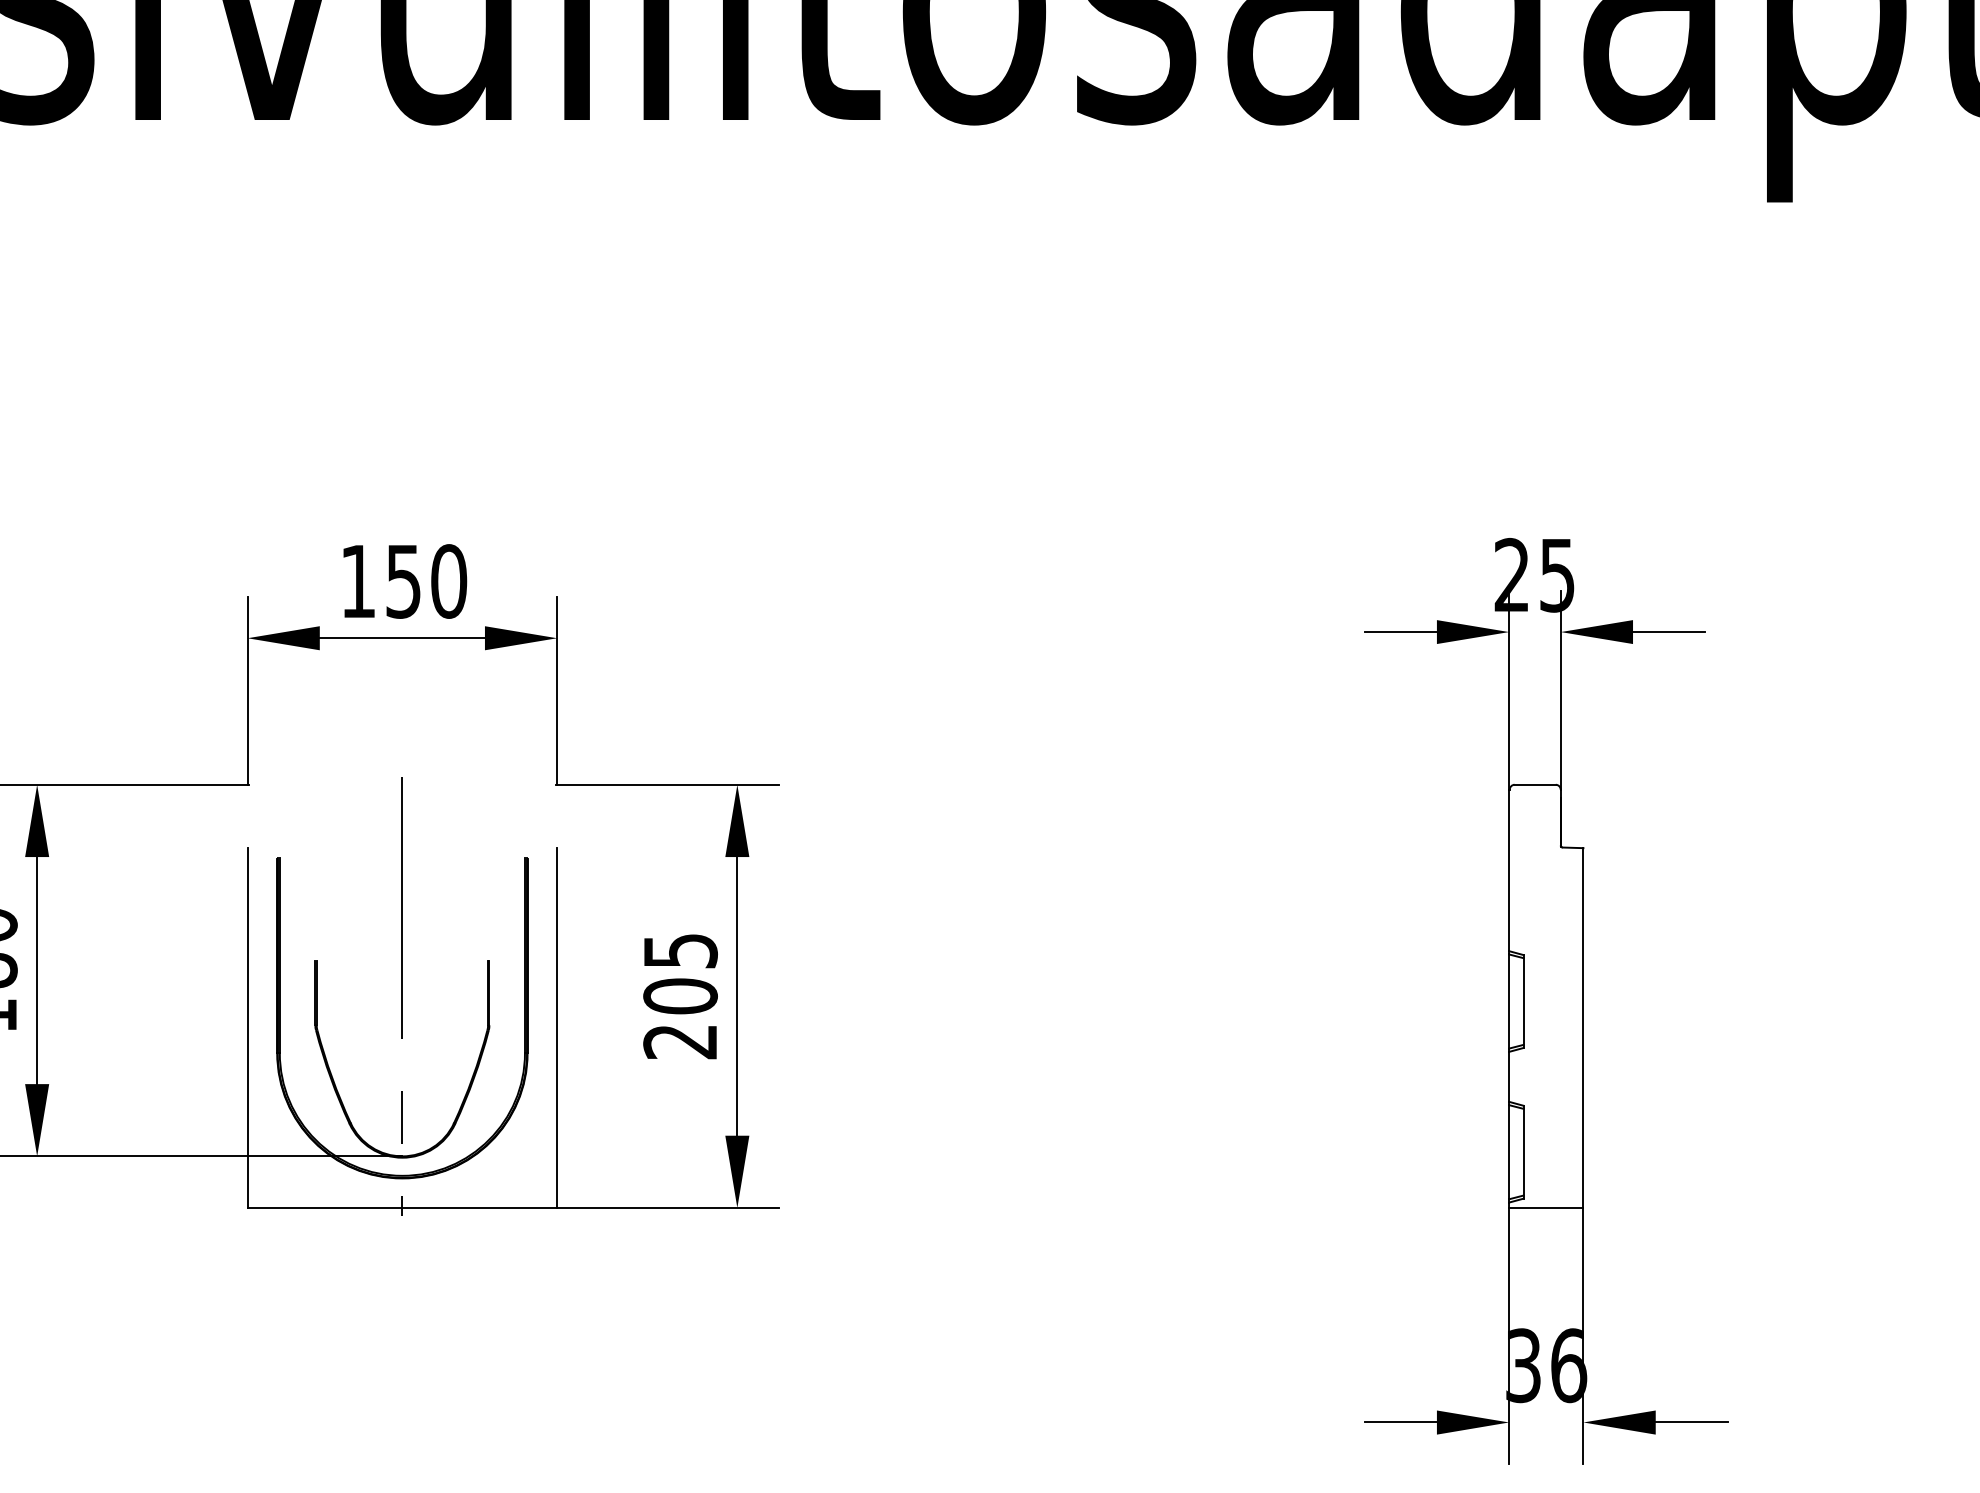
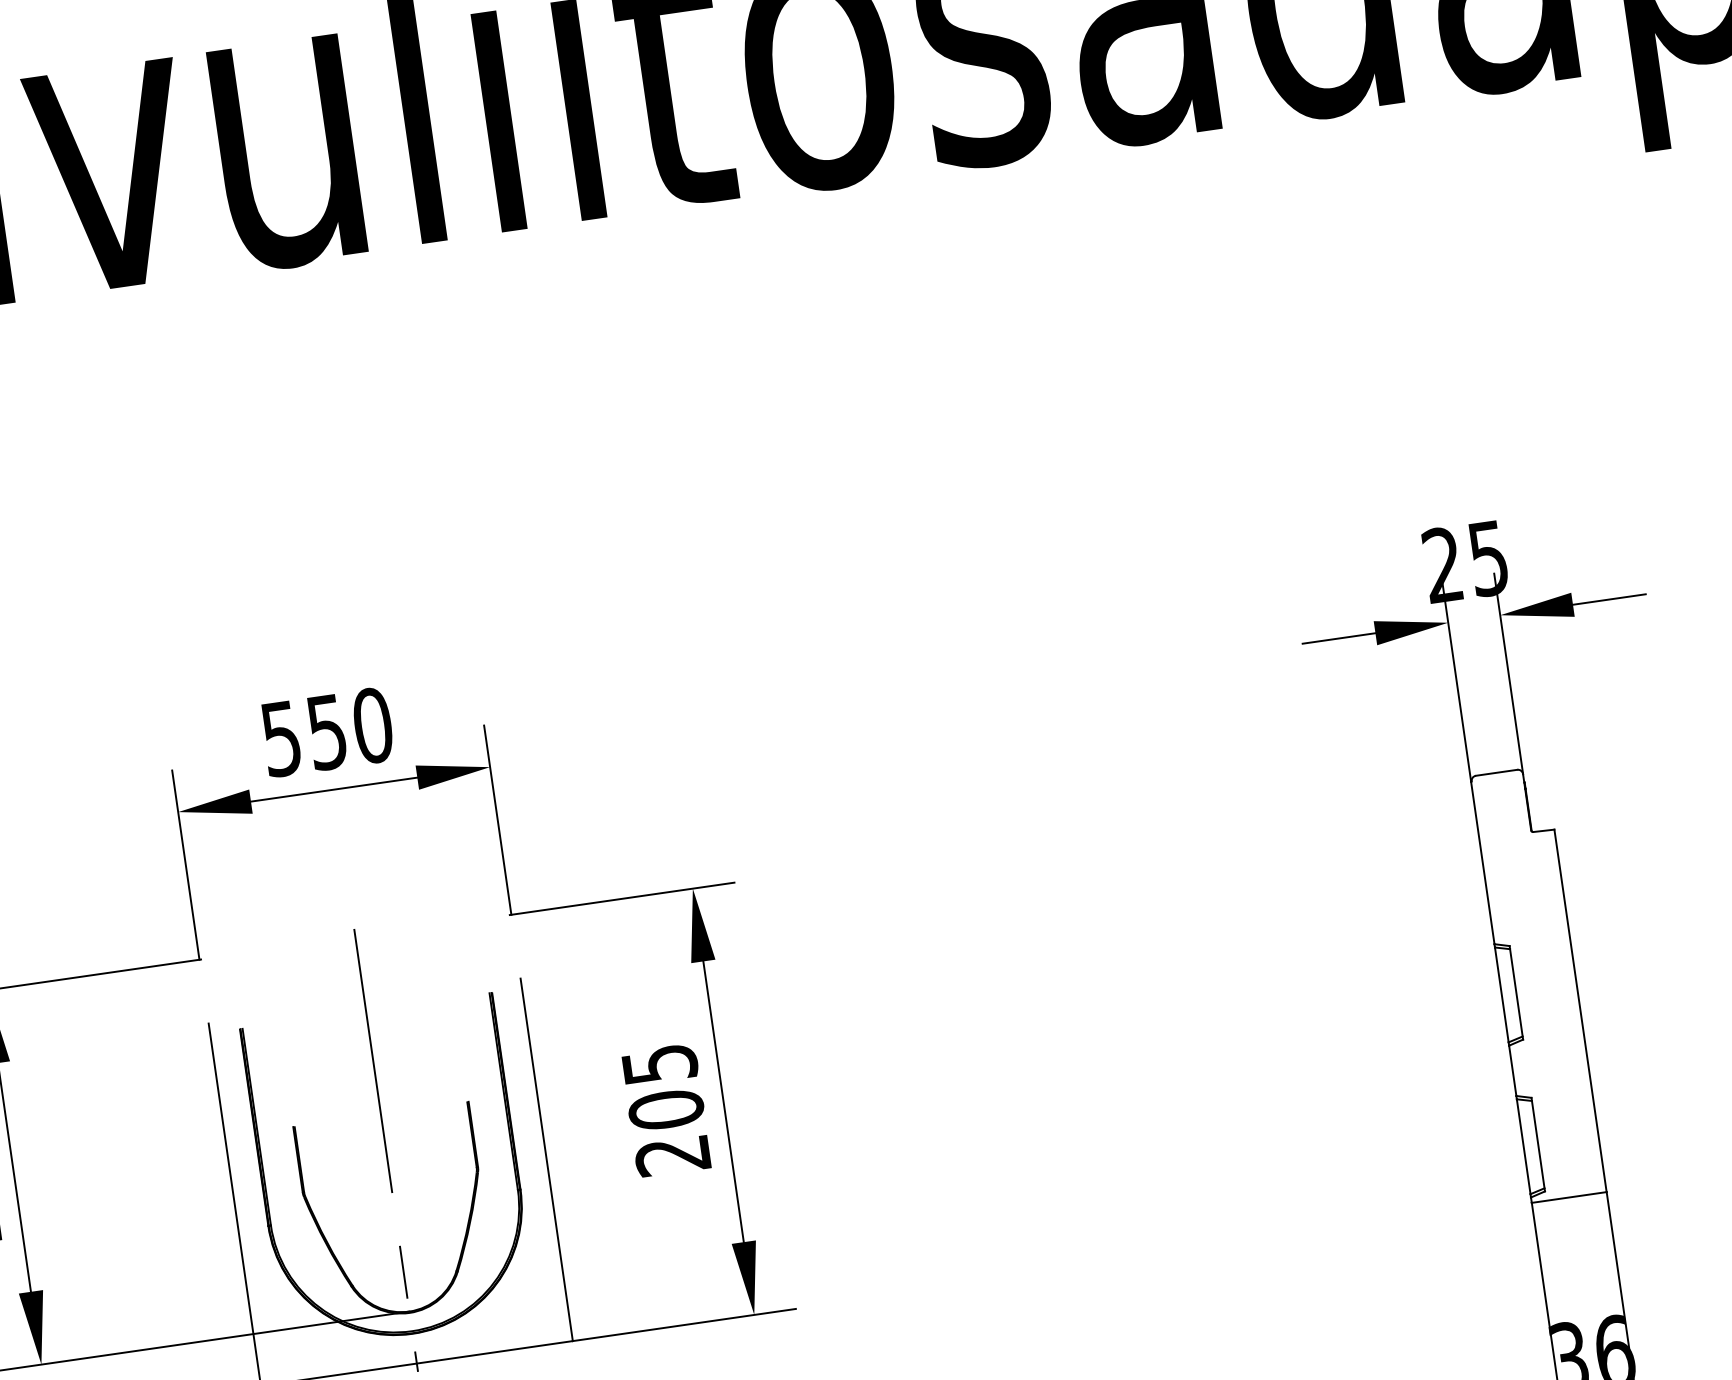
text: (357, 581) -> (280, 738), 150 -> 550

